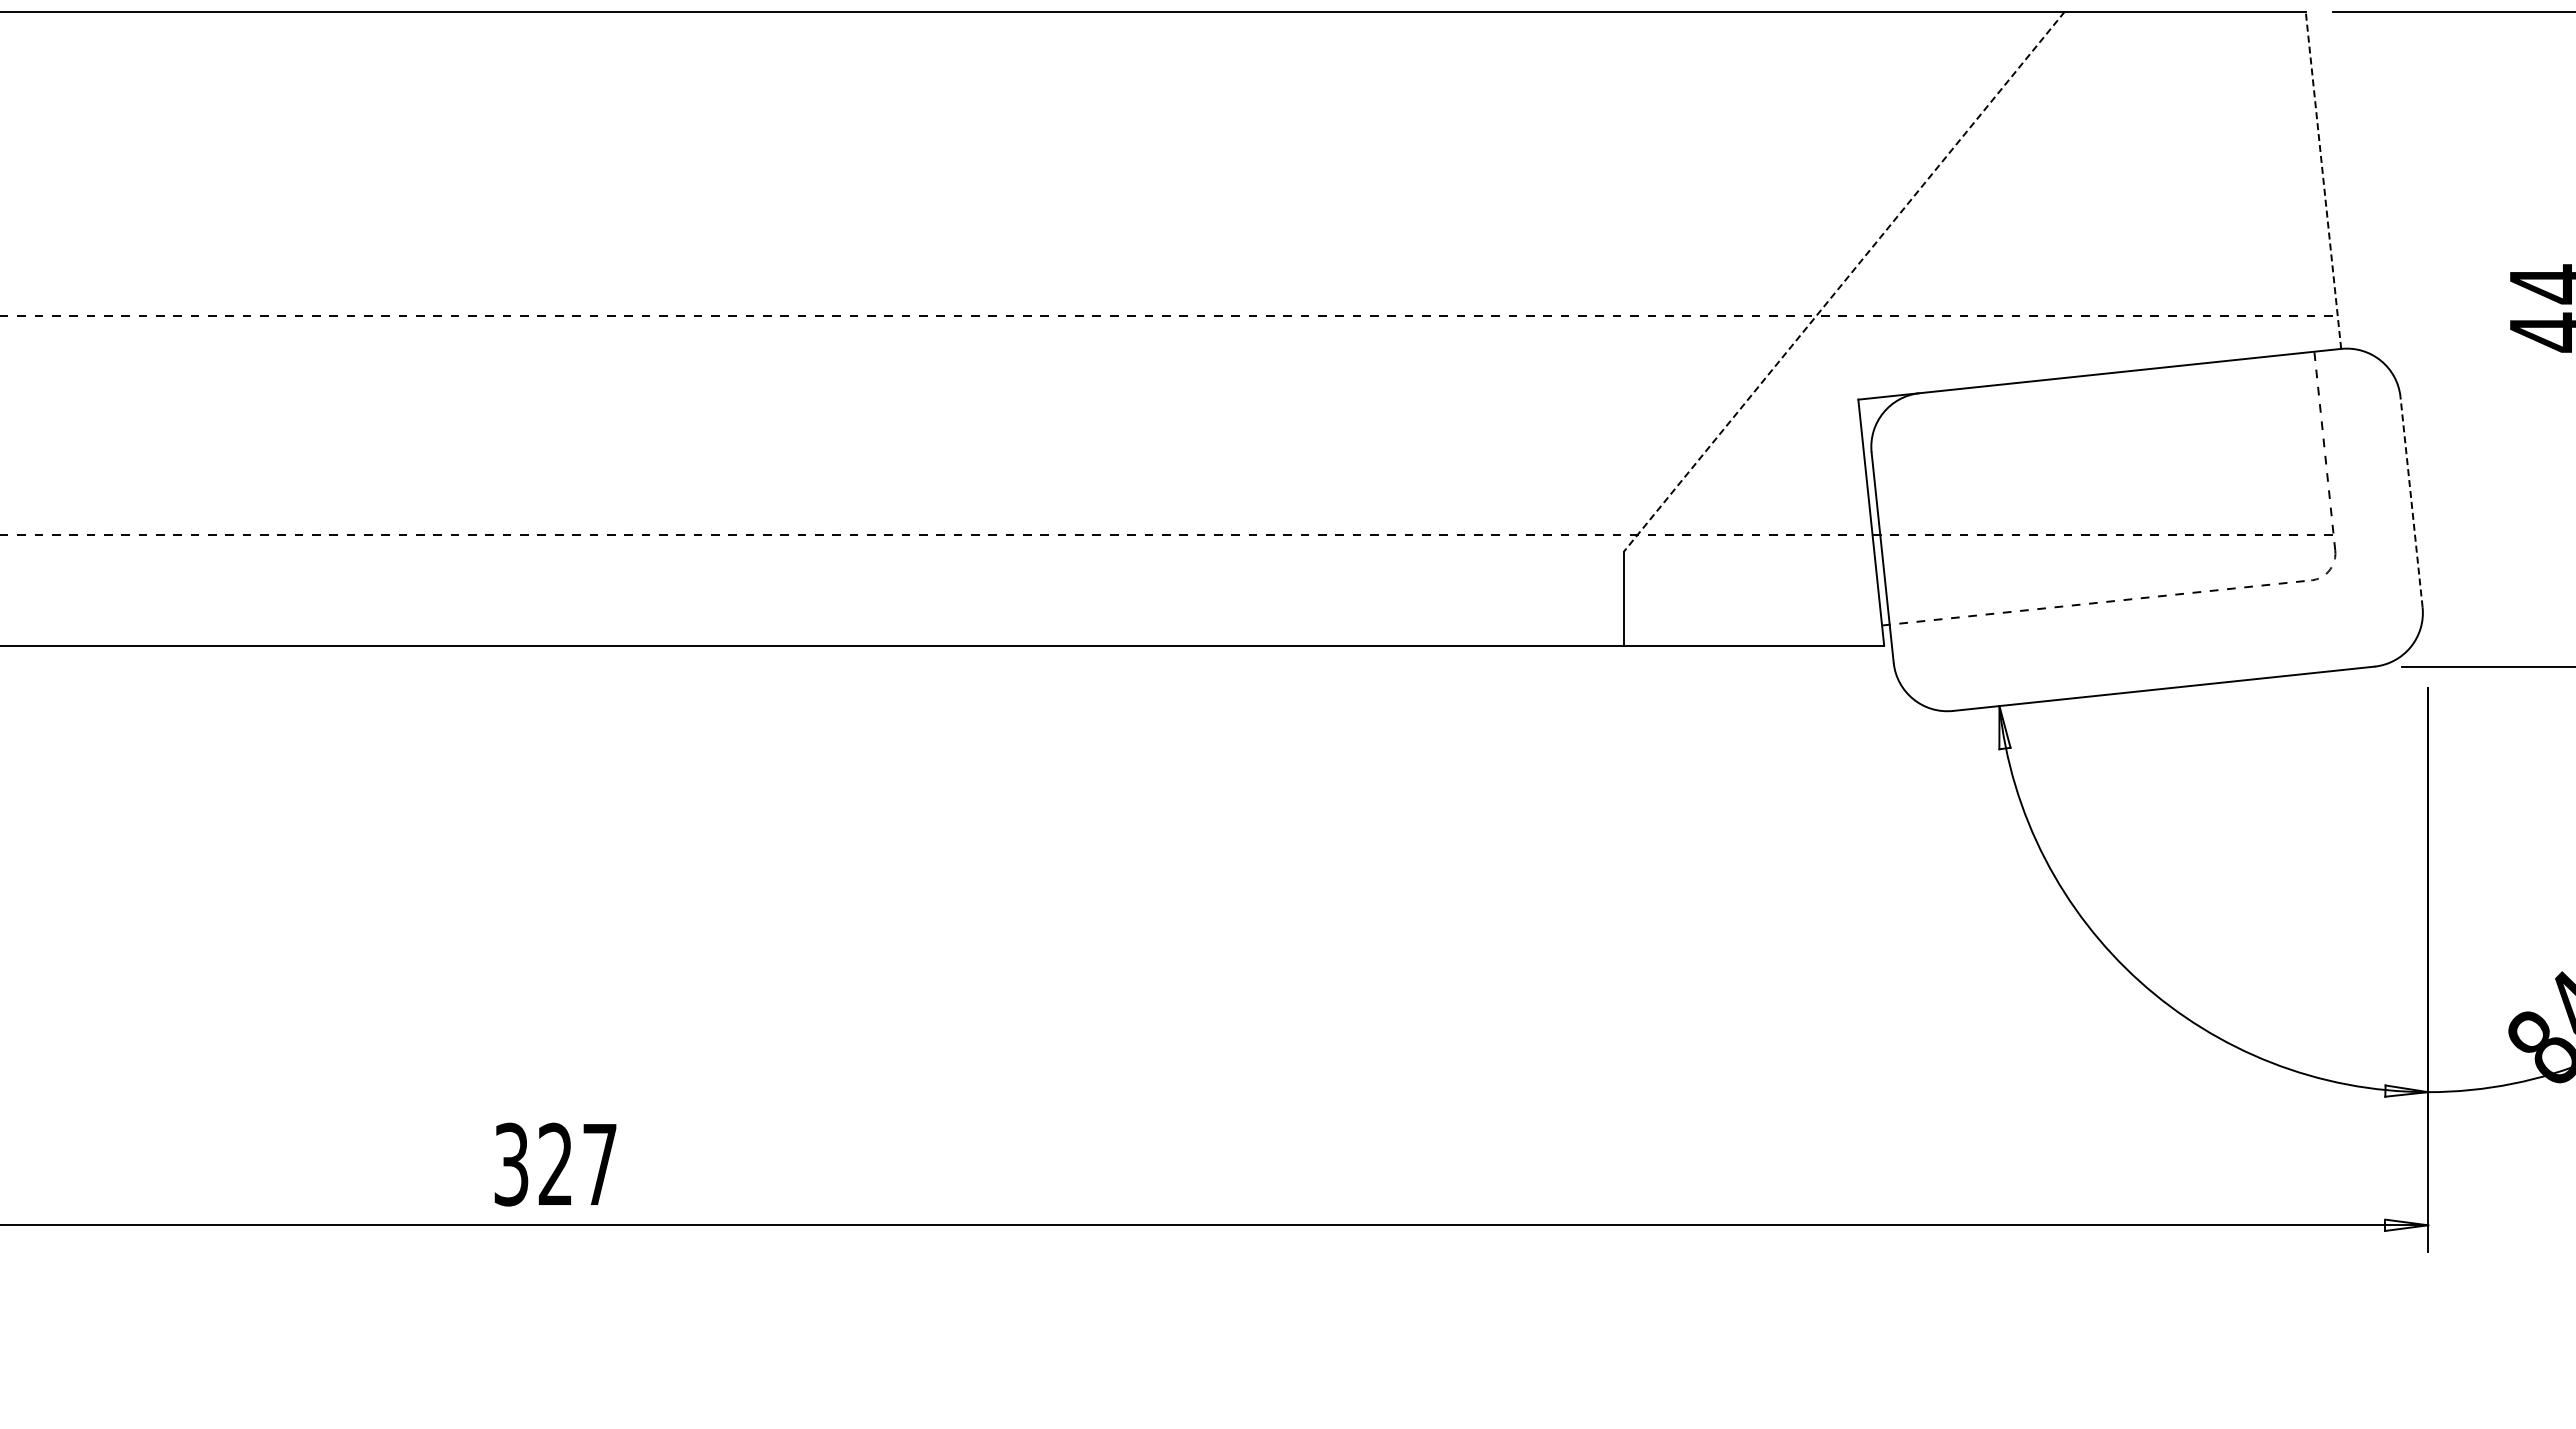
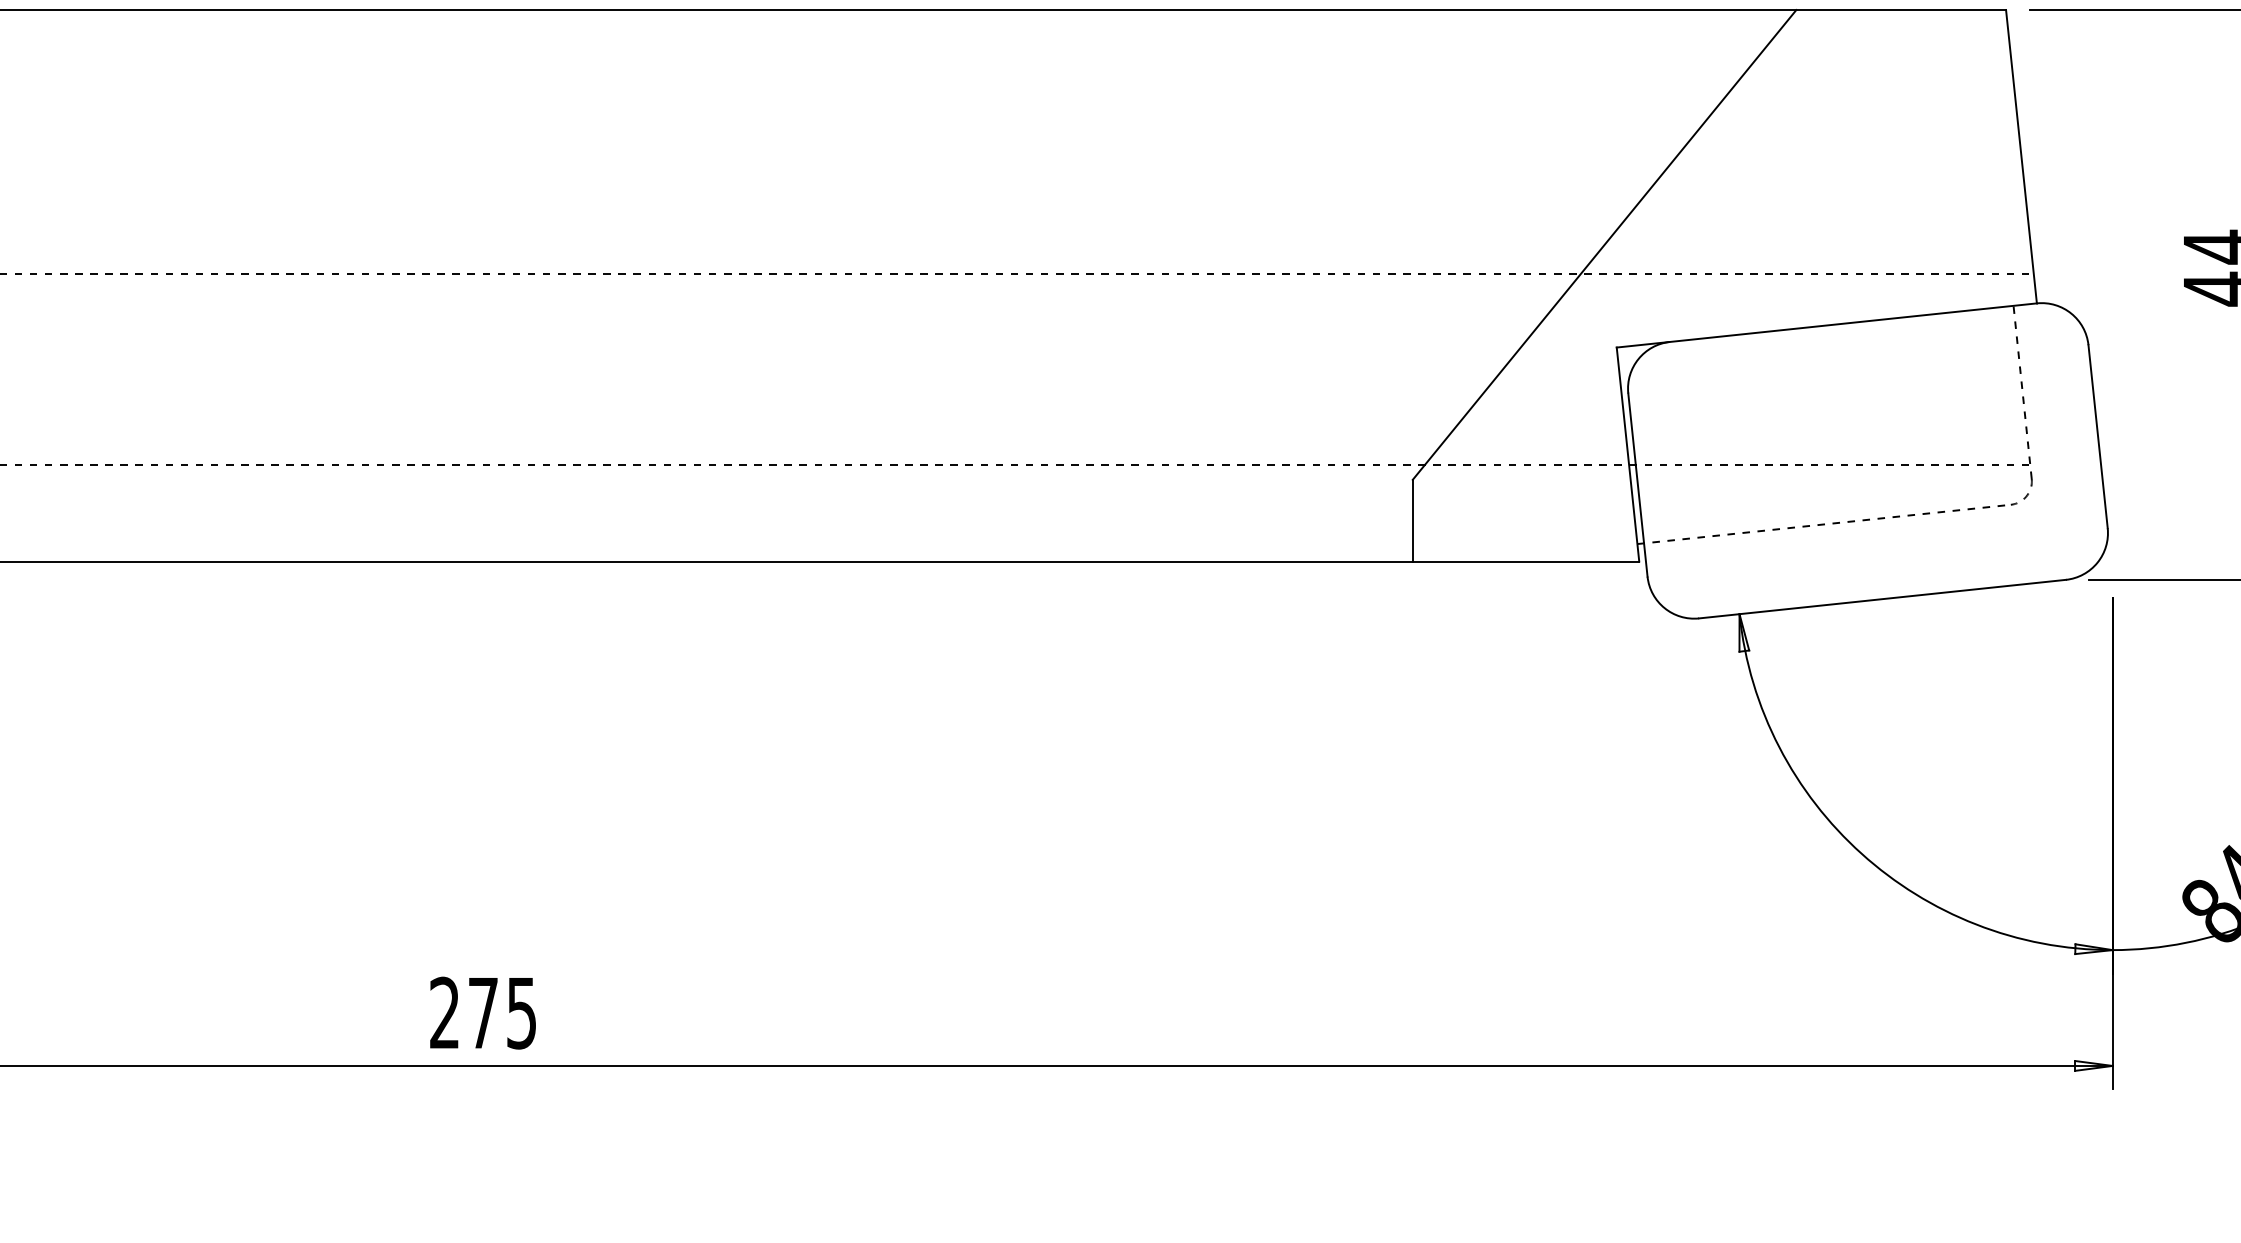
line: (2323, 180) -> (2021, 156), dashed -> solid
line: (1844, 281) -> (1604, 244), dashed -> solid
line: (2411, 502) -> (2098, 437), dashed -> solid
text: (555, 1164) -> (483, 1013), 327 -> 275

